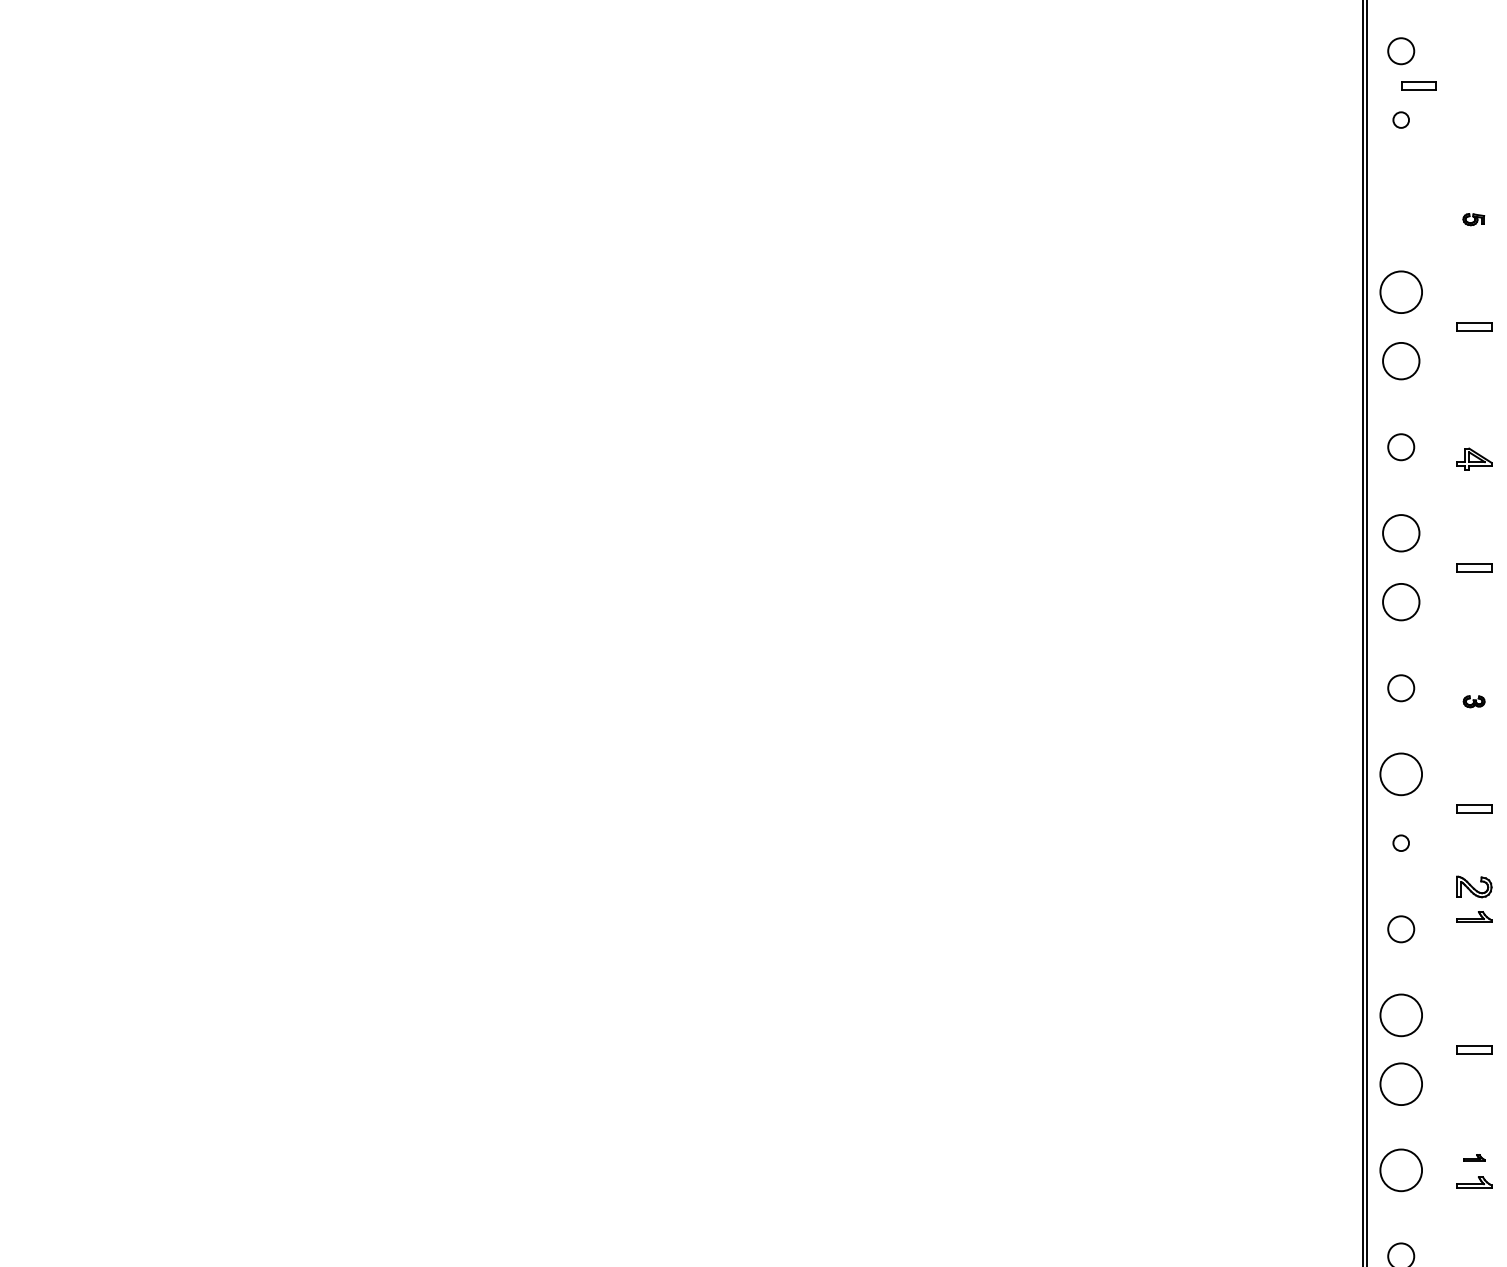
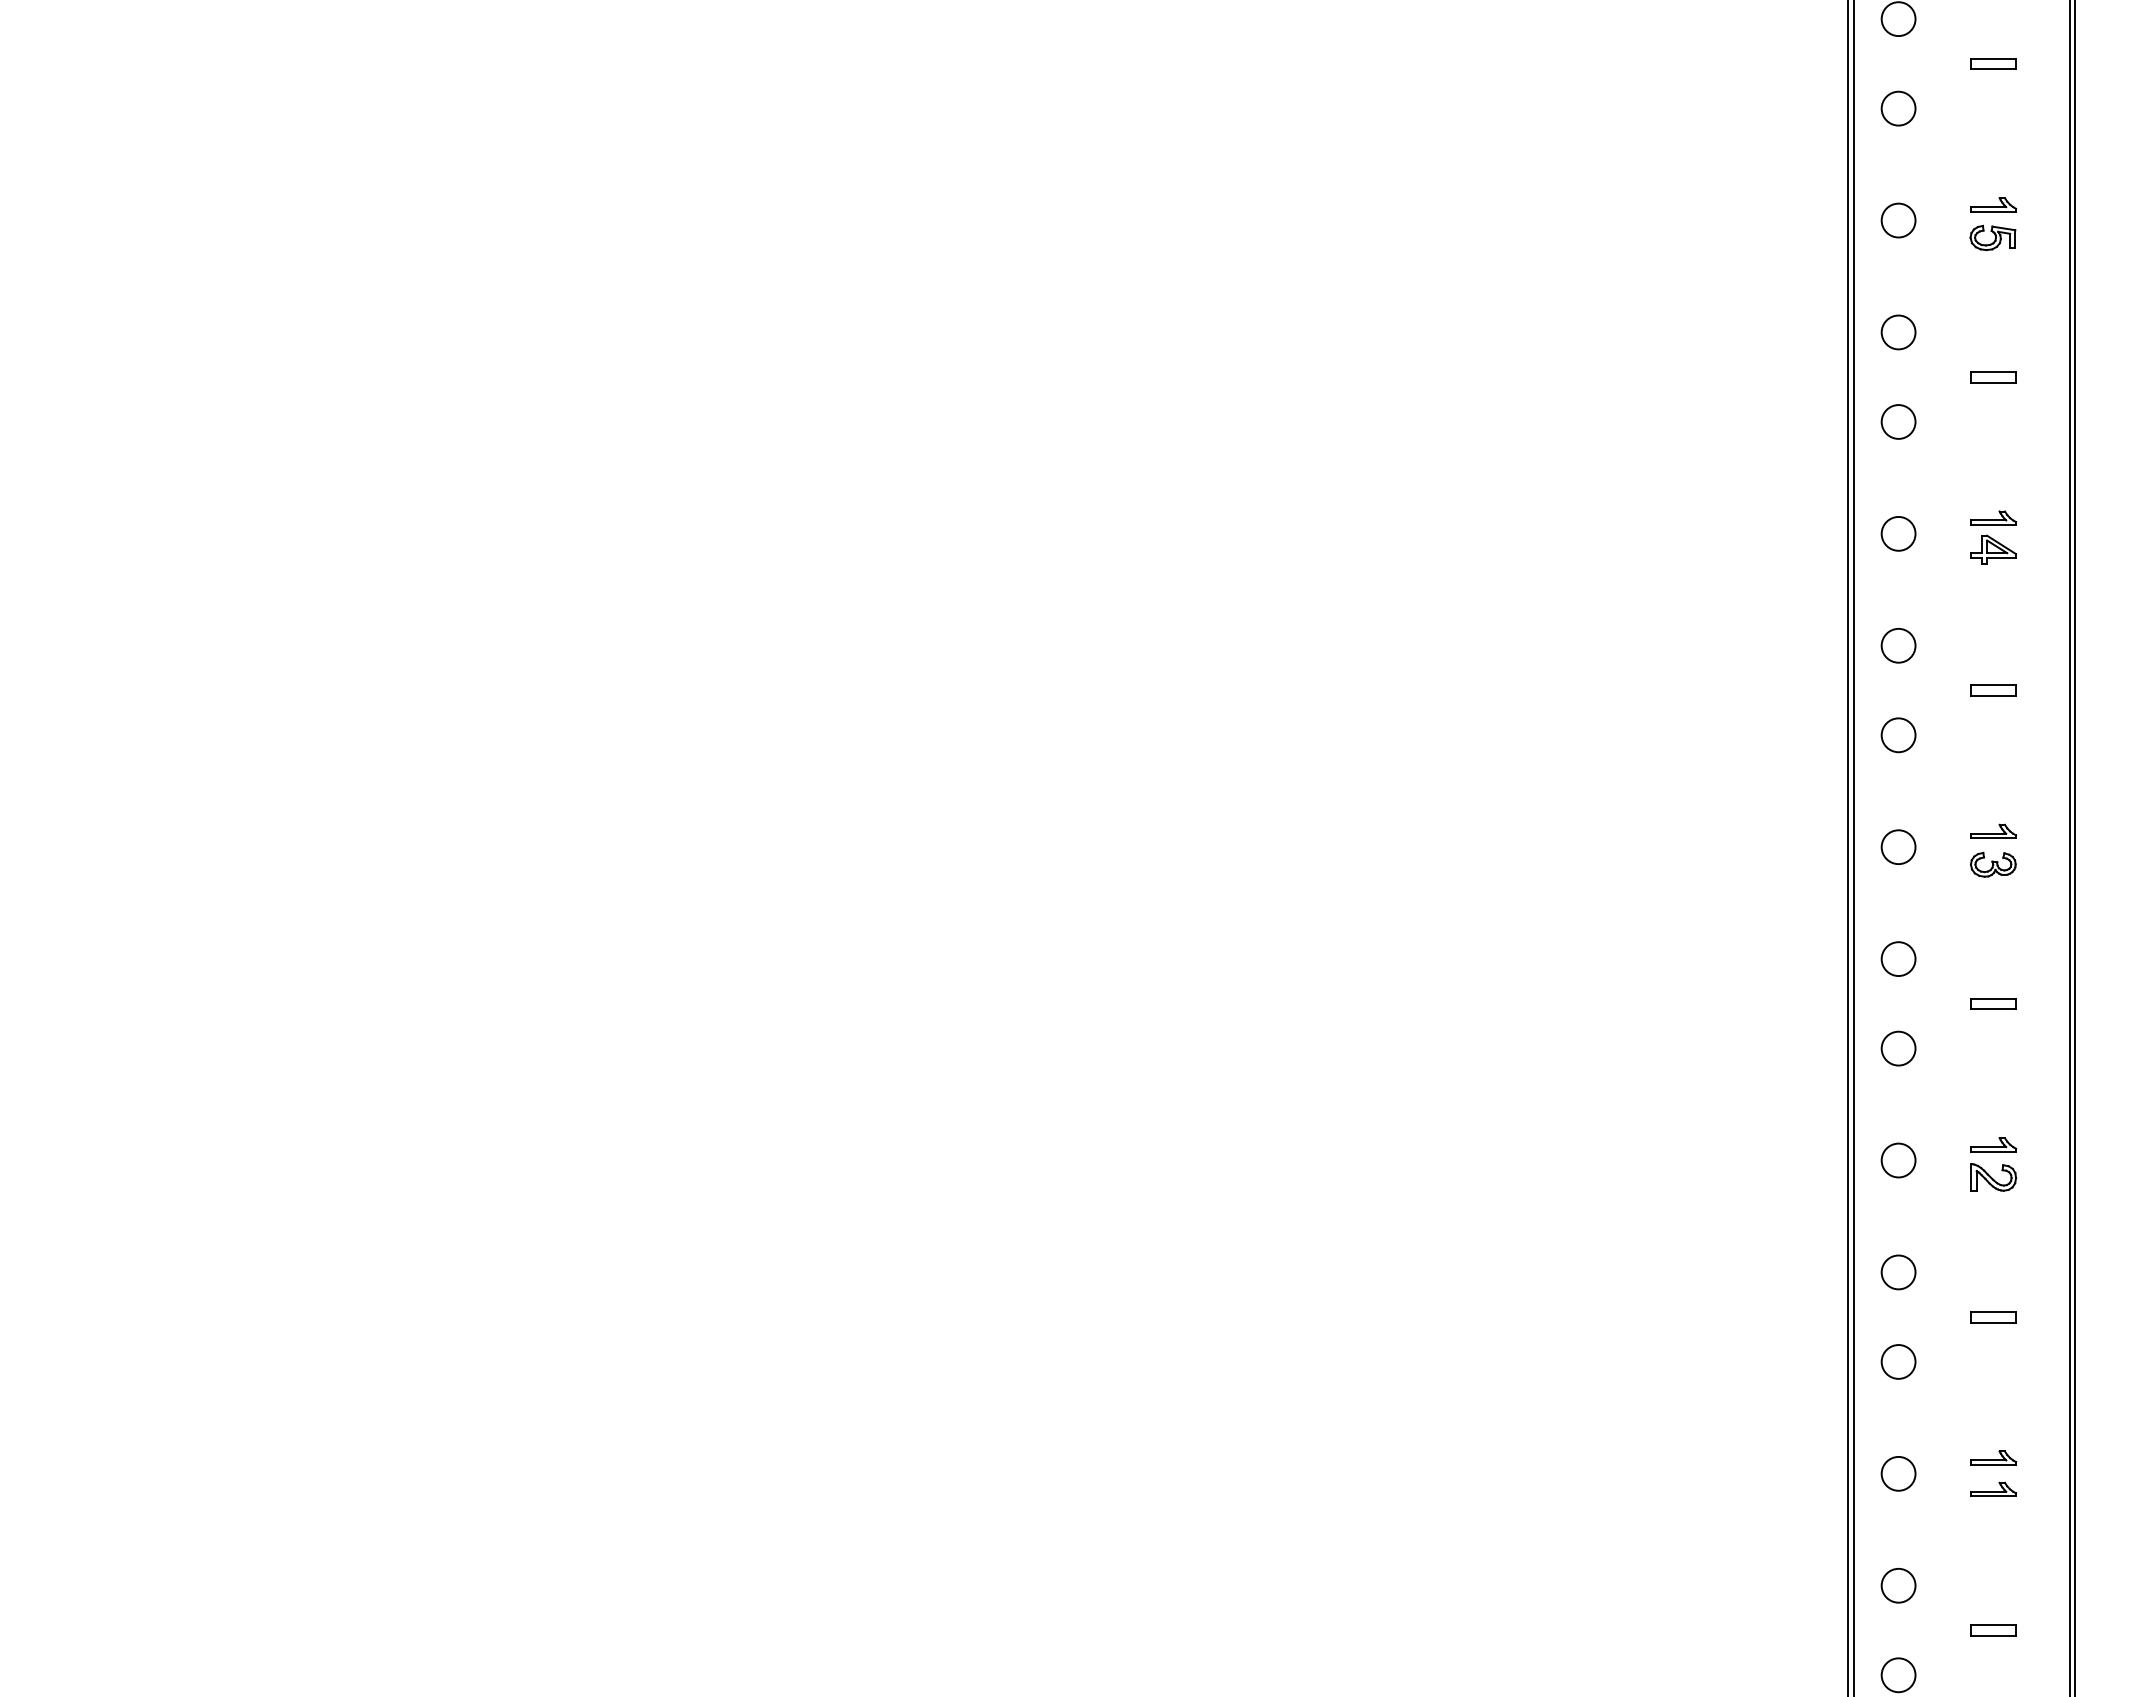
part: (1418, 85) -> (1993, 63), moved
circle: (1401, 119) -> (1898, 108), size x1.67
part: (1474, 193) -> (1993, 204), added
circle: (1401, 206) -> (1898, 220), added
part: (1473, 219) -> (1992, 237), size x1.67
circle: (1401, 292) -> (1898, 332), size x0.62
circle: (1401, 360) -> (1898, 421), size x0.71
part: (1474, 434) -> (1993, 517), added
circle: (1401, 533) -> (1898, 645), size x0.71
circle: (1401, 602) -> (1898, 735), size x0.71
part: (1474, 675) -> (1993, 830), added
part: (1474, 701) -> (1993, 864), size x1.67
circle: (1401, 774) -> (1898, 959), size x0.62
circle: (1401, 843) -> (1898, 1048), size x1.67
part: (1474, 886) -> (1993, 1177), moved
circle: (1401, 1015) -> (1898, 1272), size x0.62
circle: (1401, 1083) -> (1898, 1361), size x0.62
part: (1474, 1157) -> (1993, 1457), size x1.67
circle: (1401, 1170) -> (1898, 1473), size x0.62

